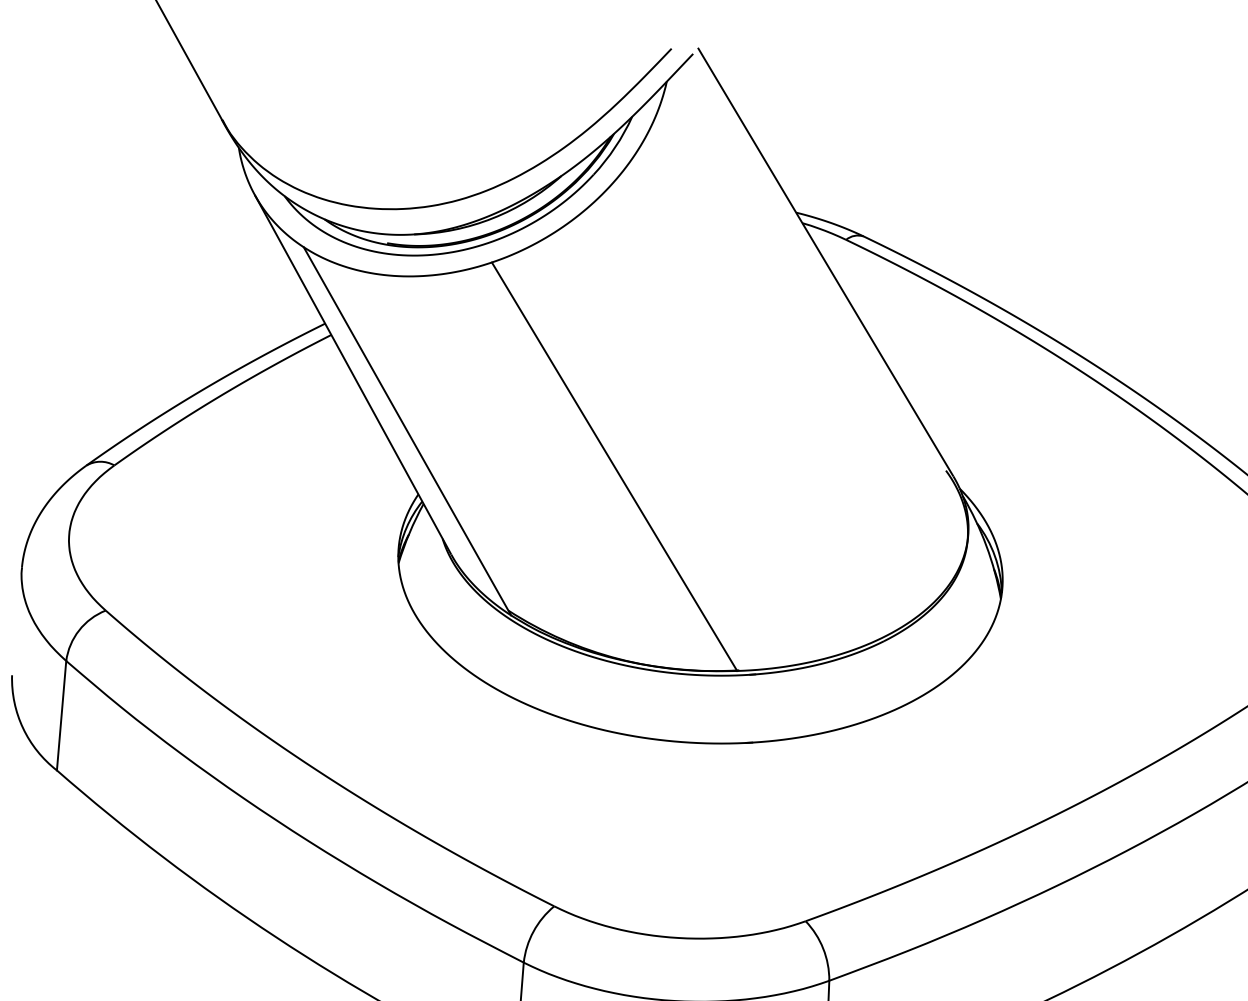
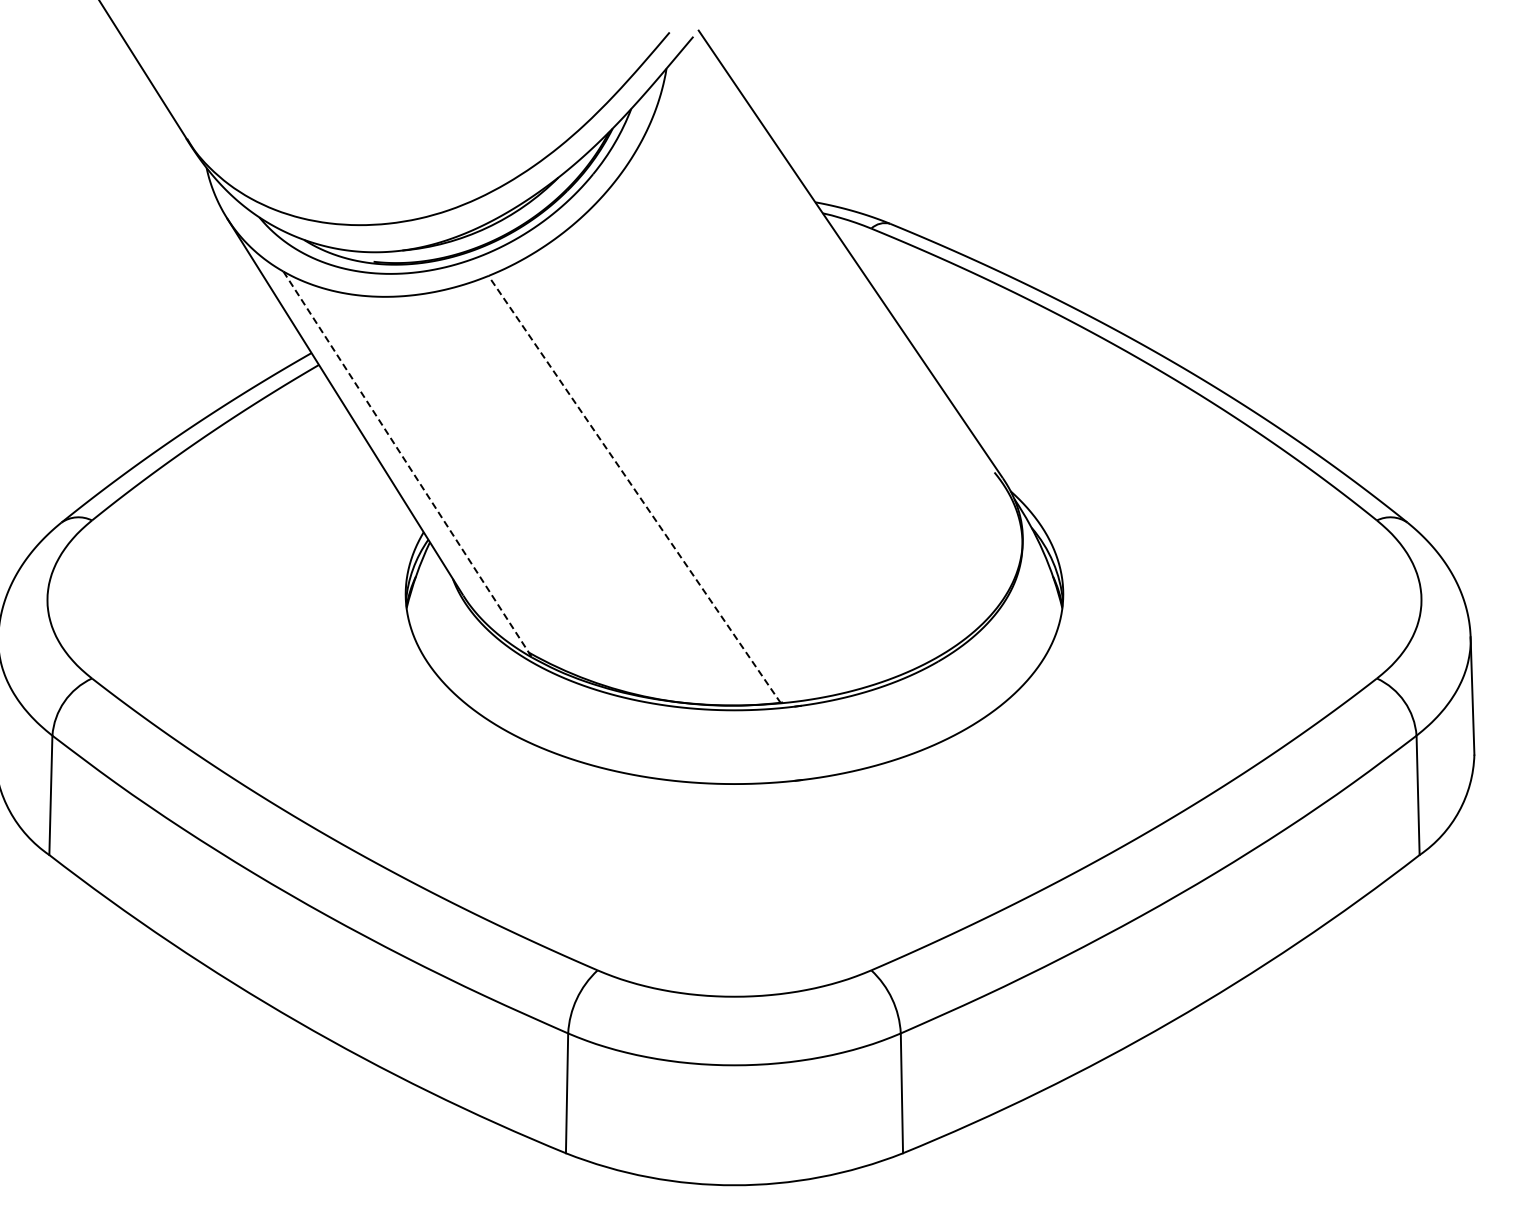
line: (407, 431) -> (407, 464), solid -> dashed
line: (614, 466) -> (634, 489), solid -> dashed

